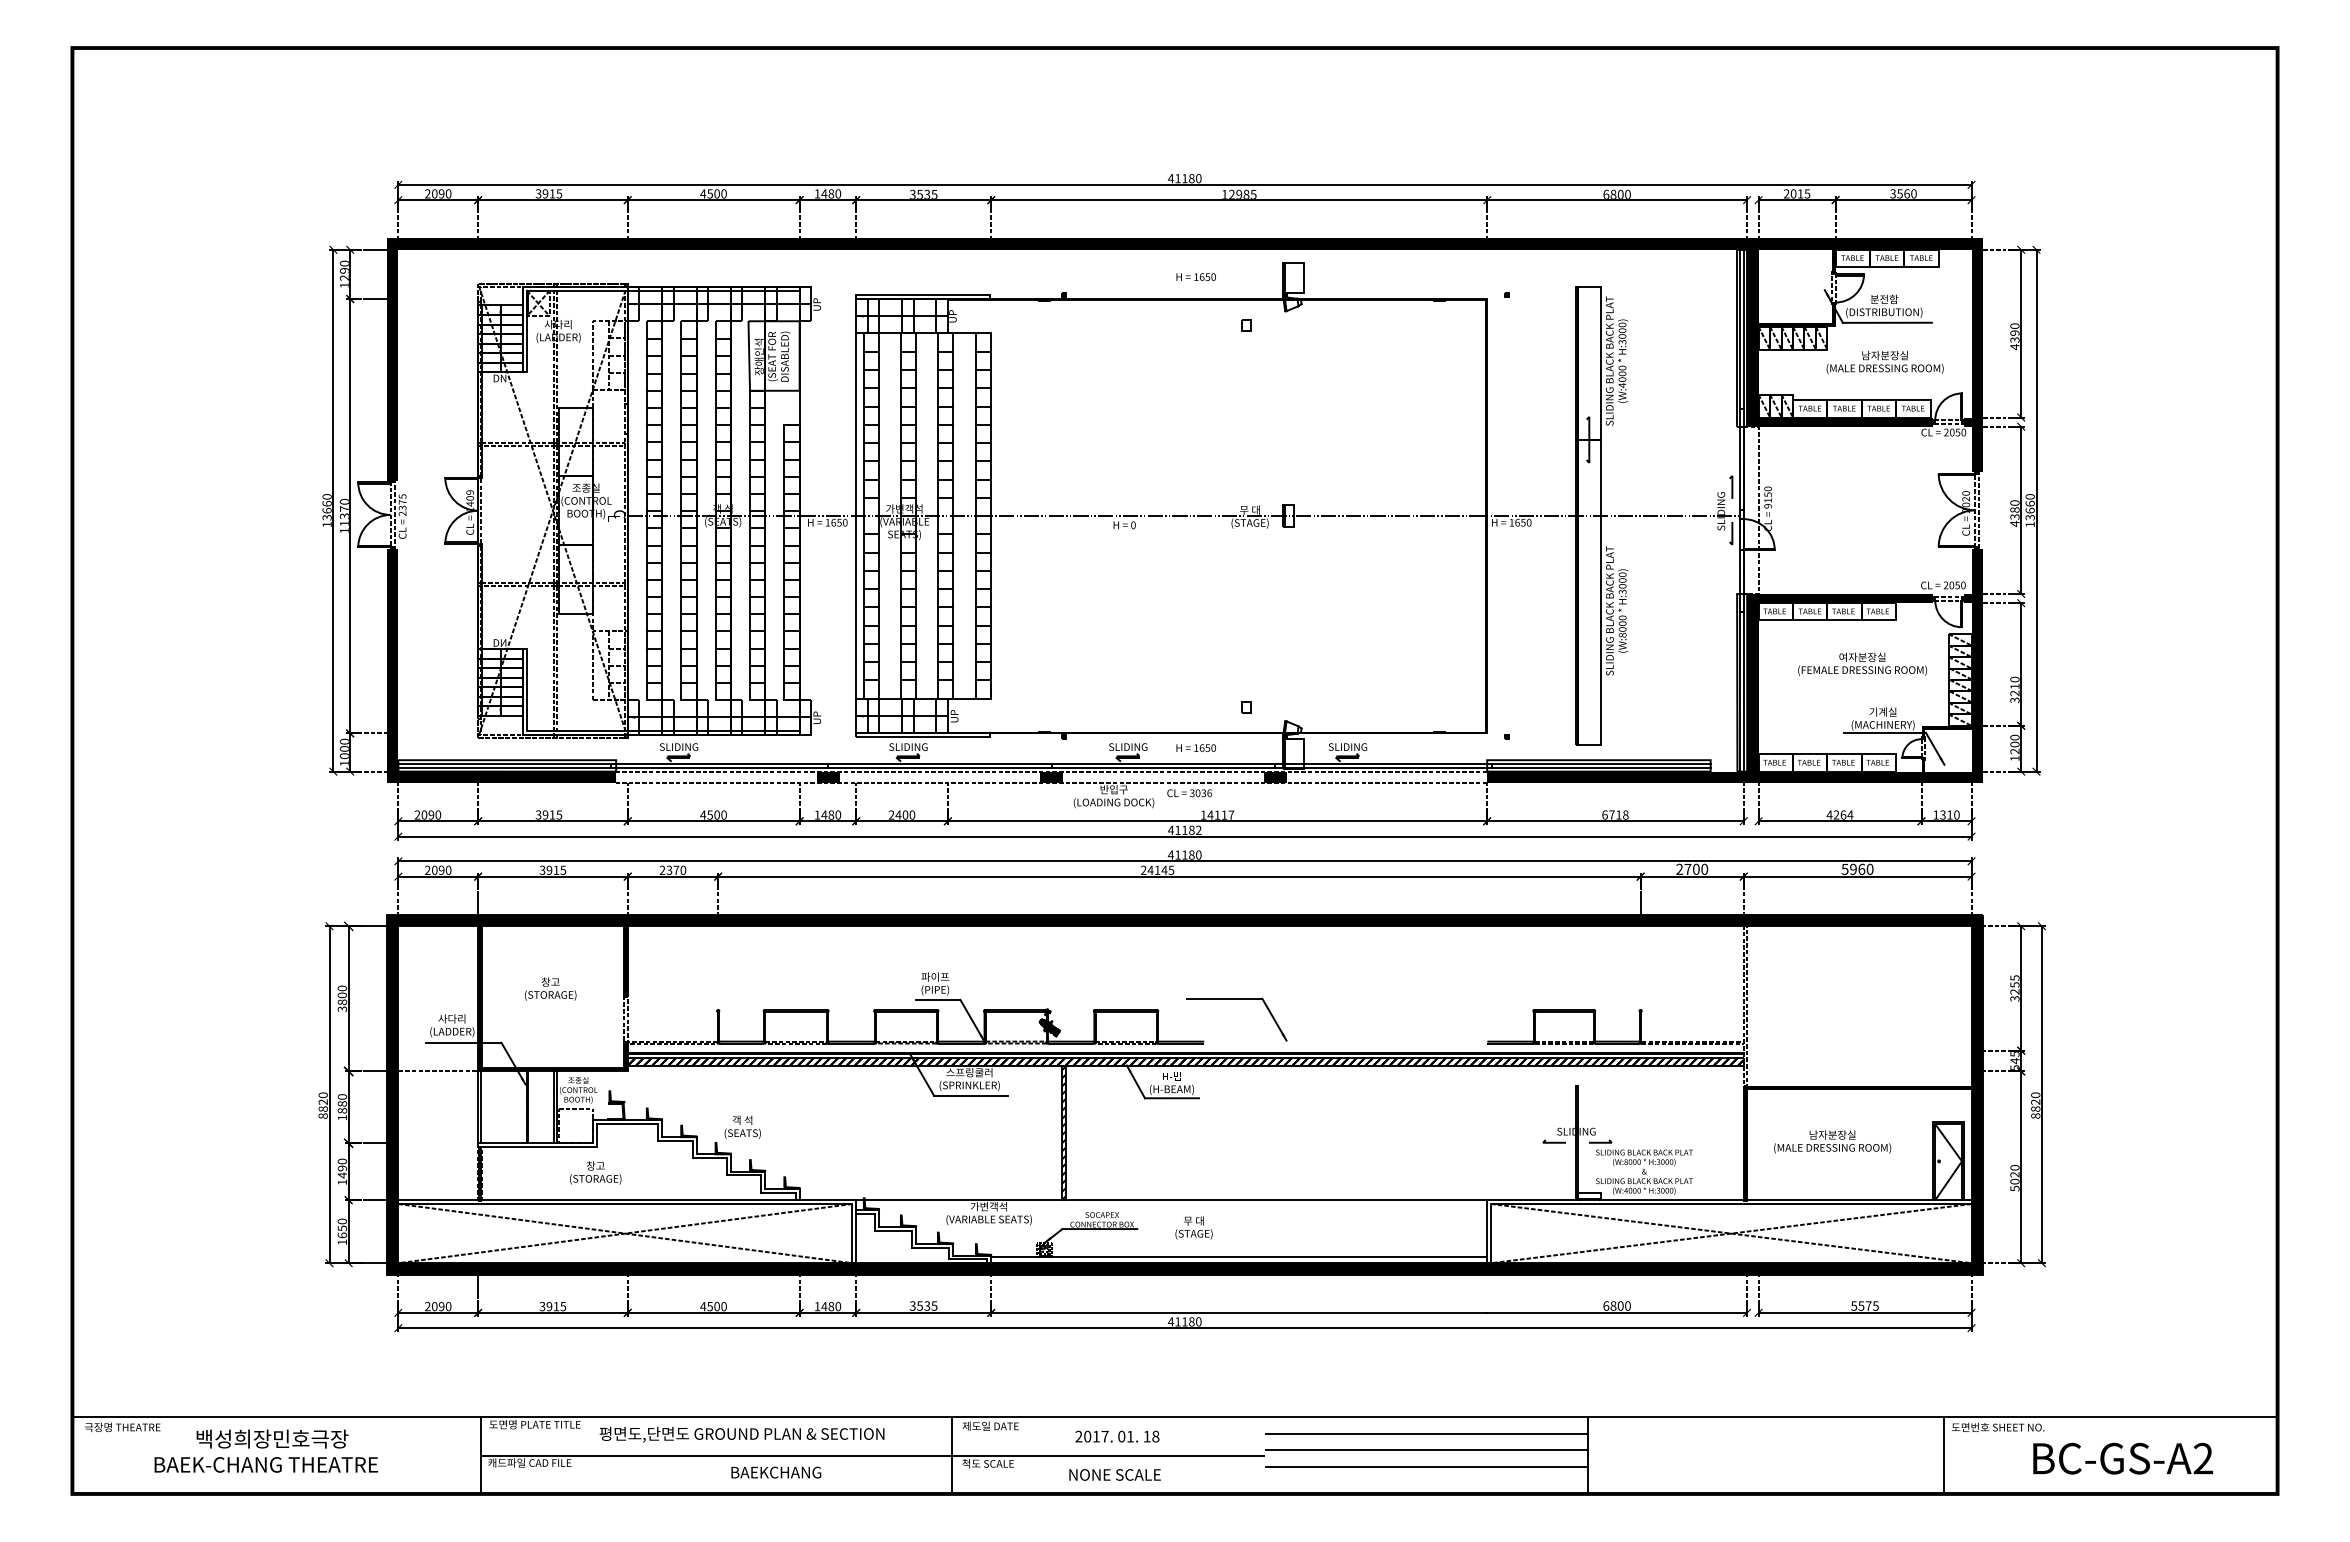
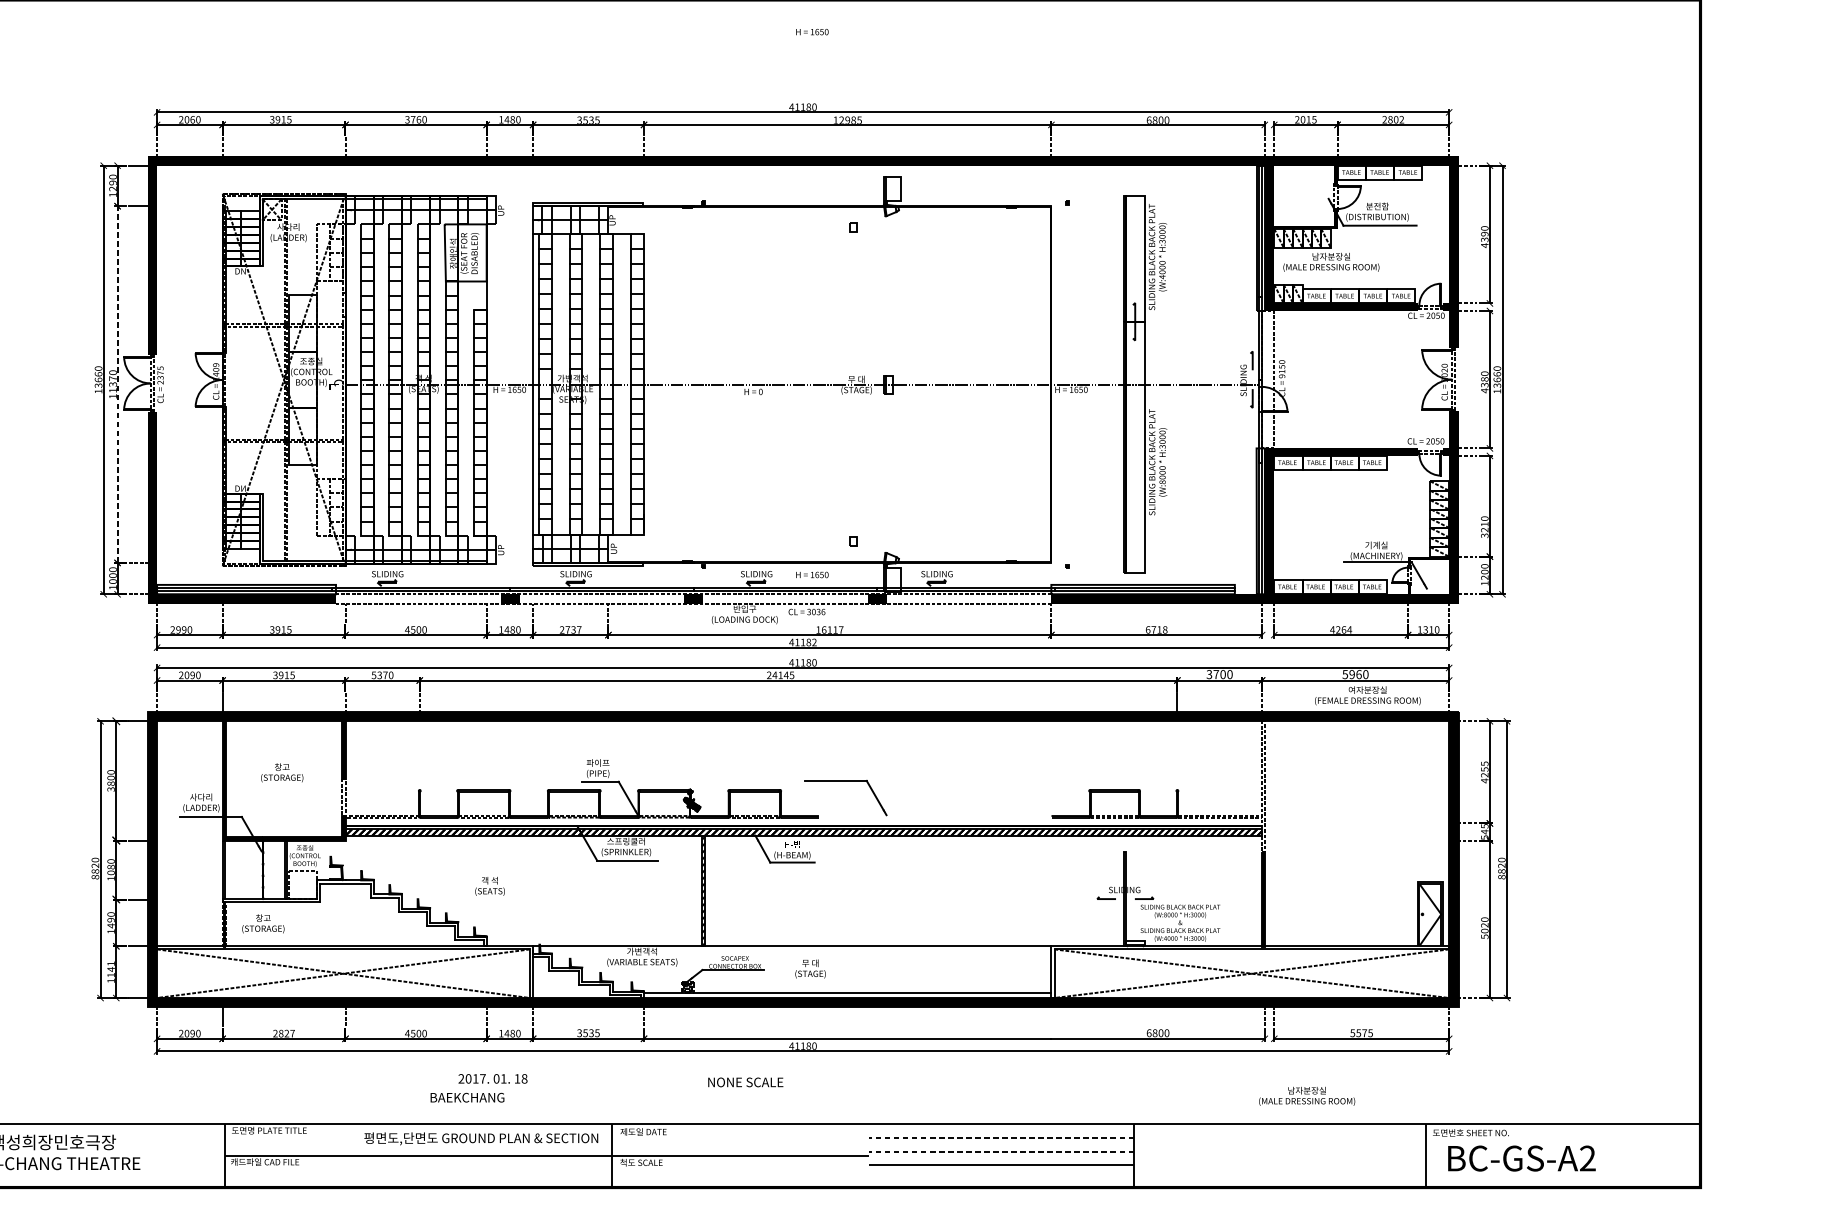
text: (441, 193) -> (192, 119), 2090 -> 2060
text: (710, 193) -> (413, 119), 4500 -> 3760
text: (1903, 193) -> (1393, 119), 3560 -> 2802
text: (1195, 276) -> (811, 31), moved
text: (1884, 362) -> (1330, 262), moved
line: (350, 515) -> (117, 383), solid -> dashed
text: (1862, 663) -> (1367, 695), moved
text: (424, 814) -> (178, 629), 2090 -> 2990
text: (905, 814) -> (573, 629), 2400 -> 2737
text: (1210, 814) -> (824, 629), 14117 -> 16117
text: (662, 869) -> (374, 674), 2370 -> 5370
text: (1679, 869) -> (1209, 674), 2700 -> 3700
text: (2014, 998) -> (1484, 780), 3255 -> 4255
line: (438, 1071) -> (190, 840), removed
fill: (1859, 1087) -> (1357, 853), removed
text: (342, 1110) -> (111, 872), 1880 -> 1080
text: (742, 1126) -> (489, 885), moved
text: (1832, 1141) -> (1307, 1095), moved
text: (595, 1172) -> (263, 923), moved
text: (342, 1228) -> (111, 969), 1650 -> 1141
text: (552, 1306) -> (283, 1033), 3915 -> 2827
line: (1426, 1433) -> (1001, 1137), solid -> dashed
text: (741, 1434) -> (480, 1138), moved
text: (1117, 1436) -> (493, 1078), moved
line: (1426, 1450) -> (1001, 1151), solid -> dashed
text: (2123, 1458) -> (1522, 1158), moved
text: (776, 1472) -> (467, 1097), moved
text: (1114, 1474) -> (745, 1082), moved

